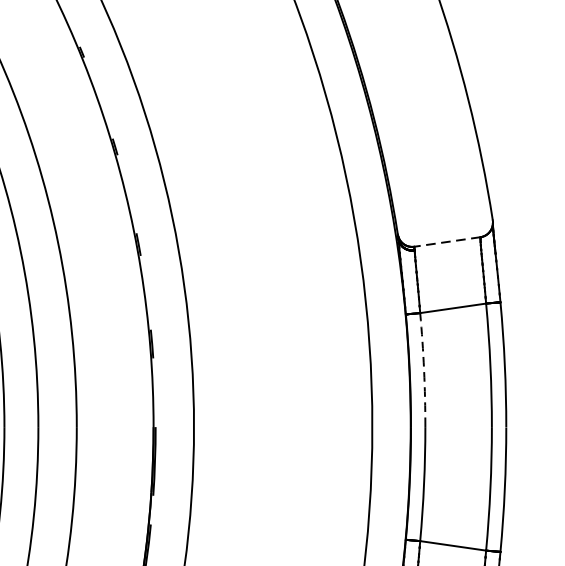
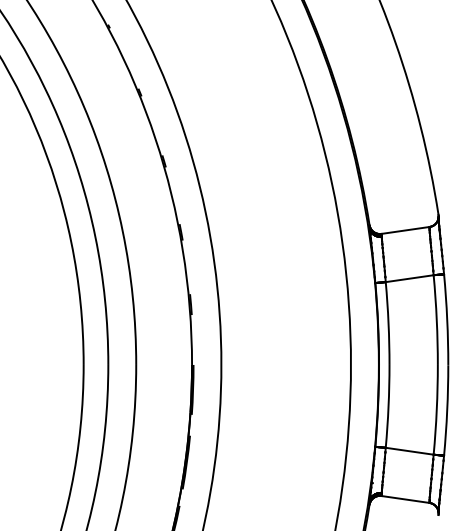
line: (447, 242) -> (405, 230), dashed -> solid
arc: (423, 370) -> (388, 323), dashed -> solid

